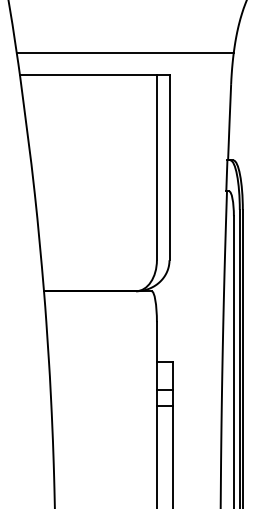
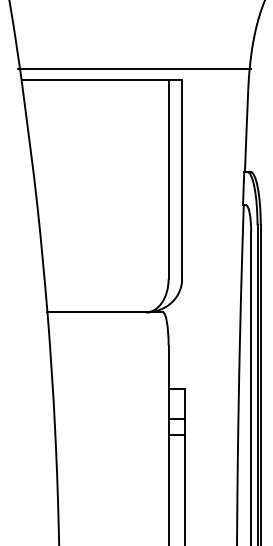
line: (125, 52) -> (134, 68), moved

